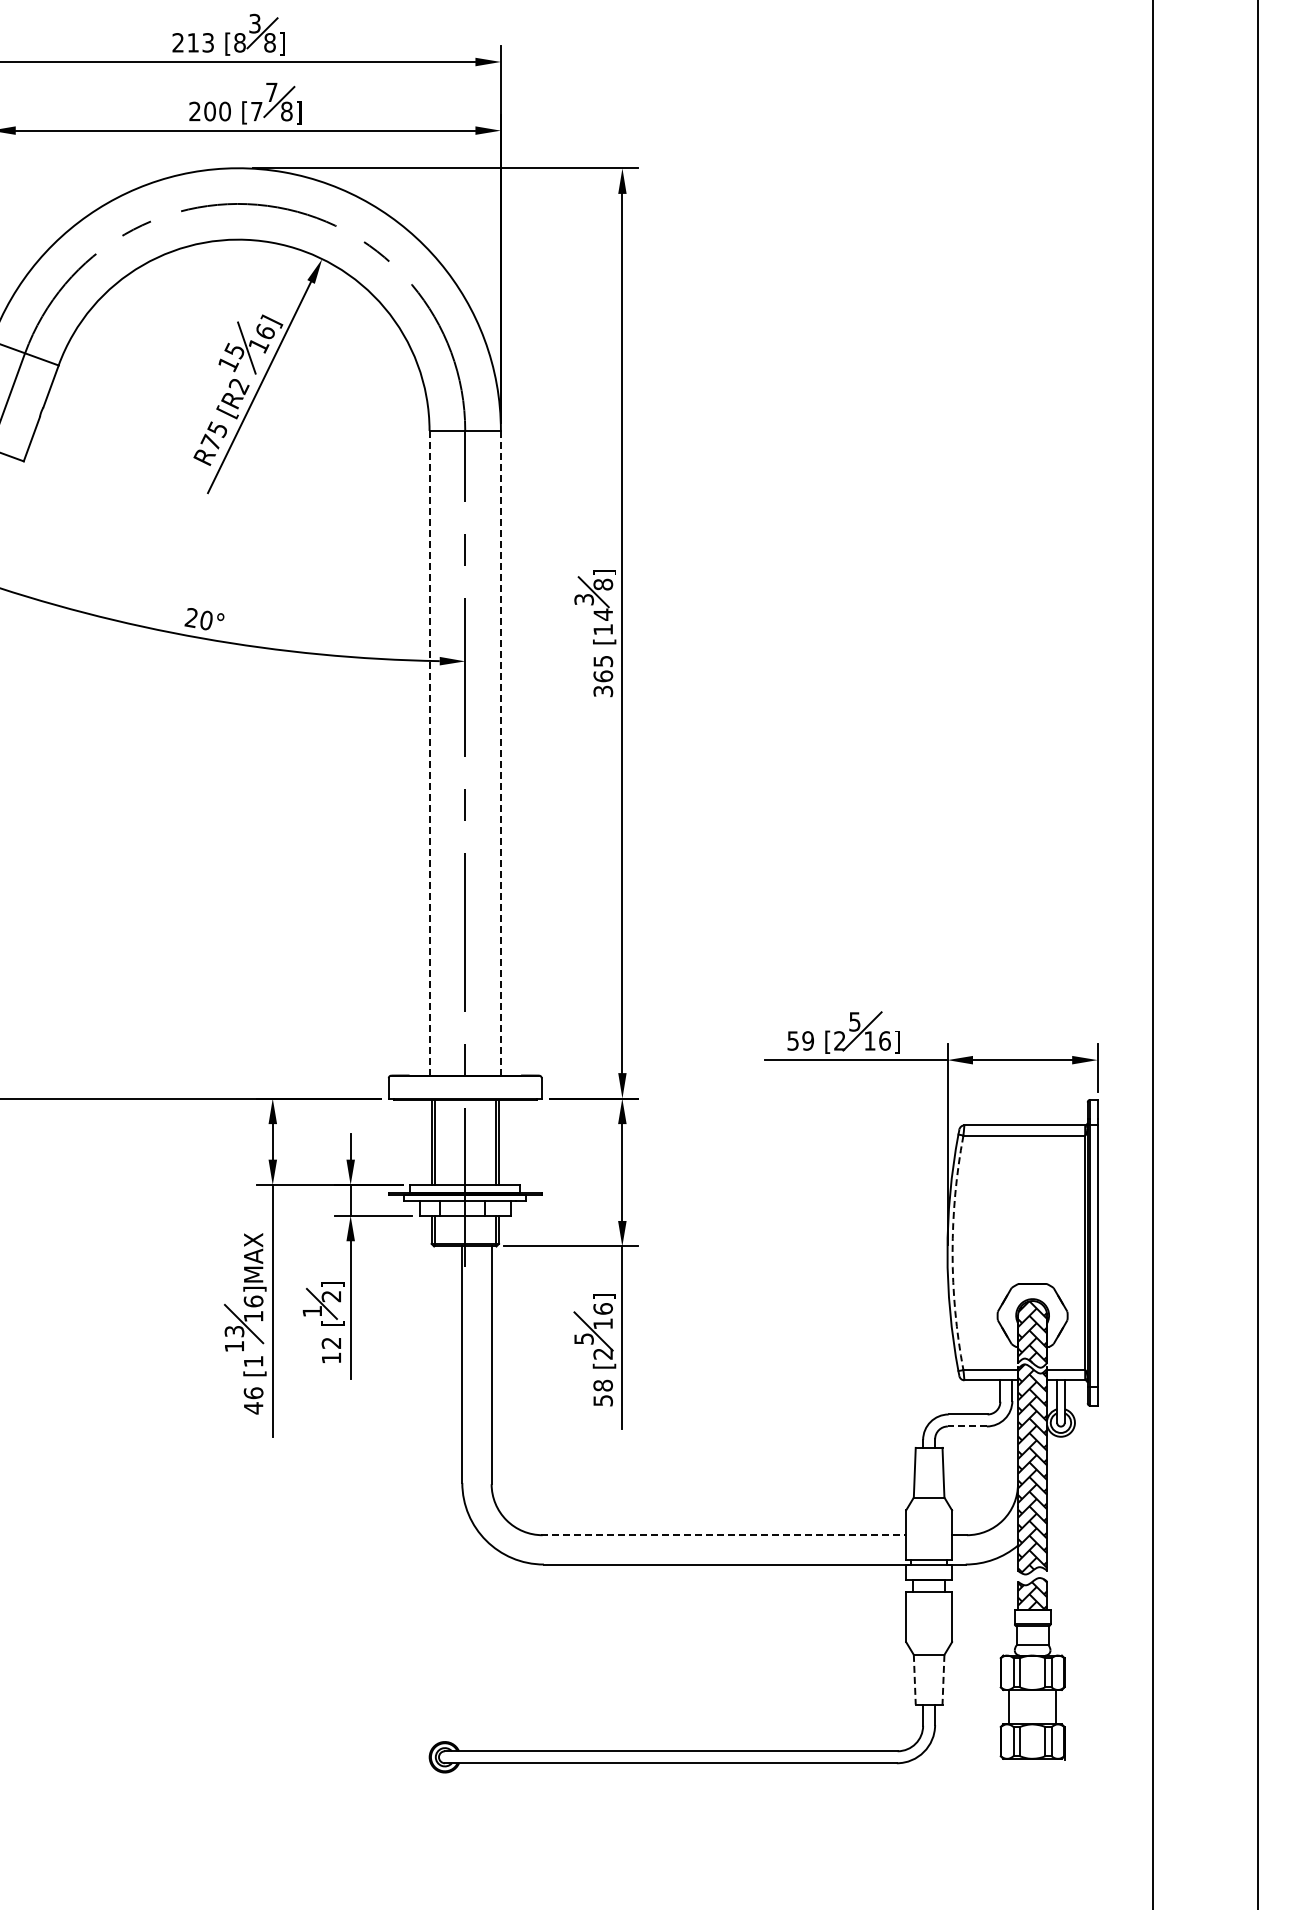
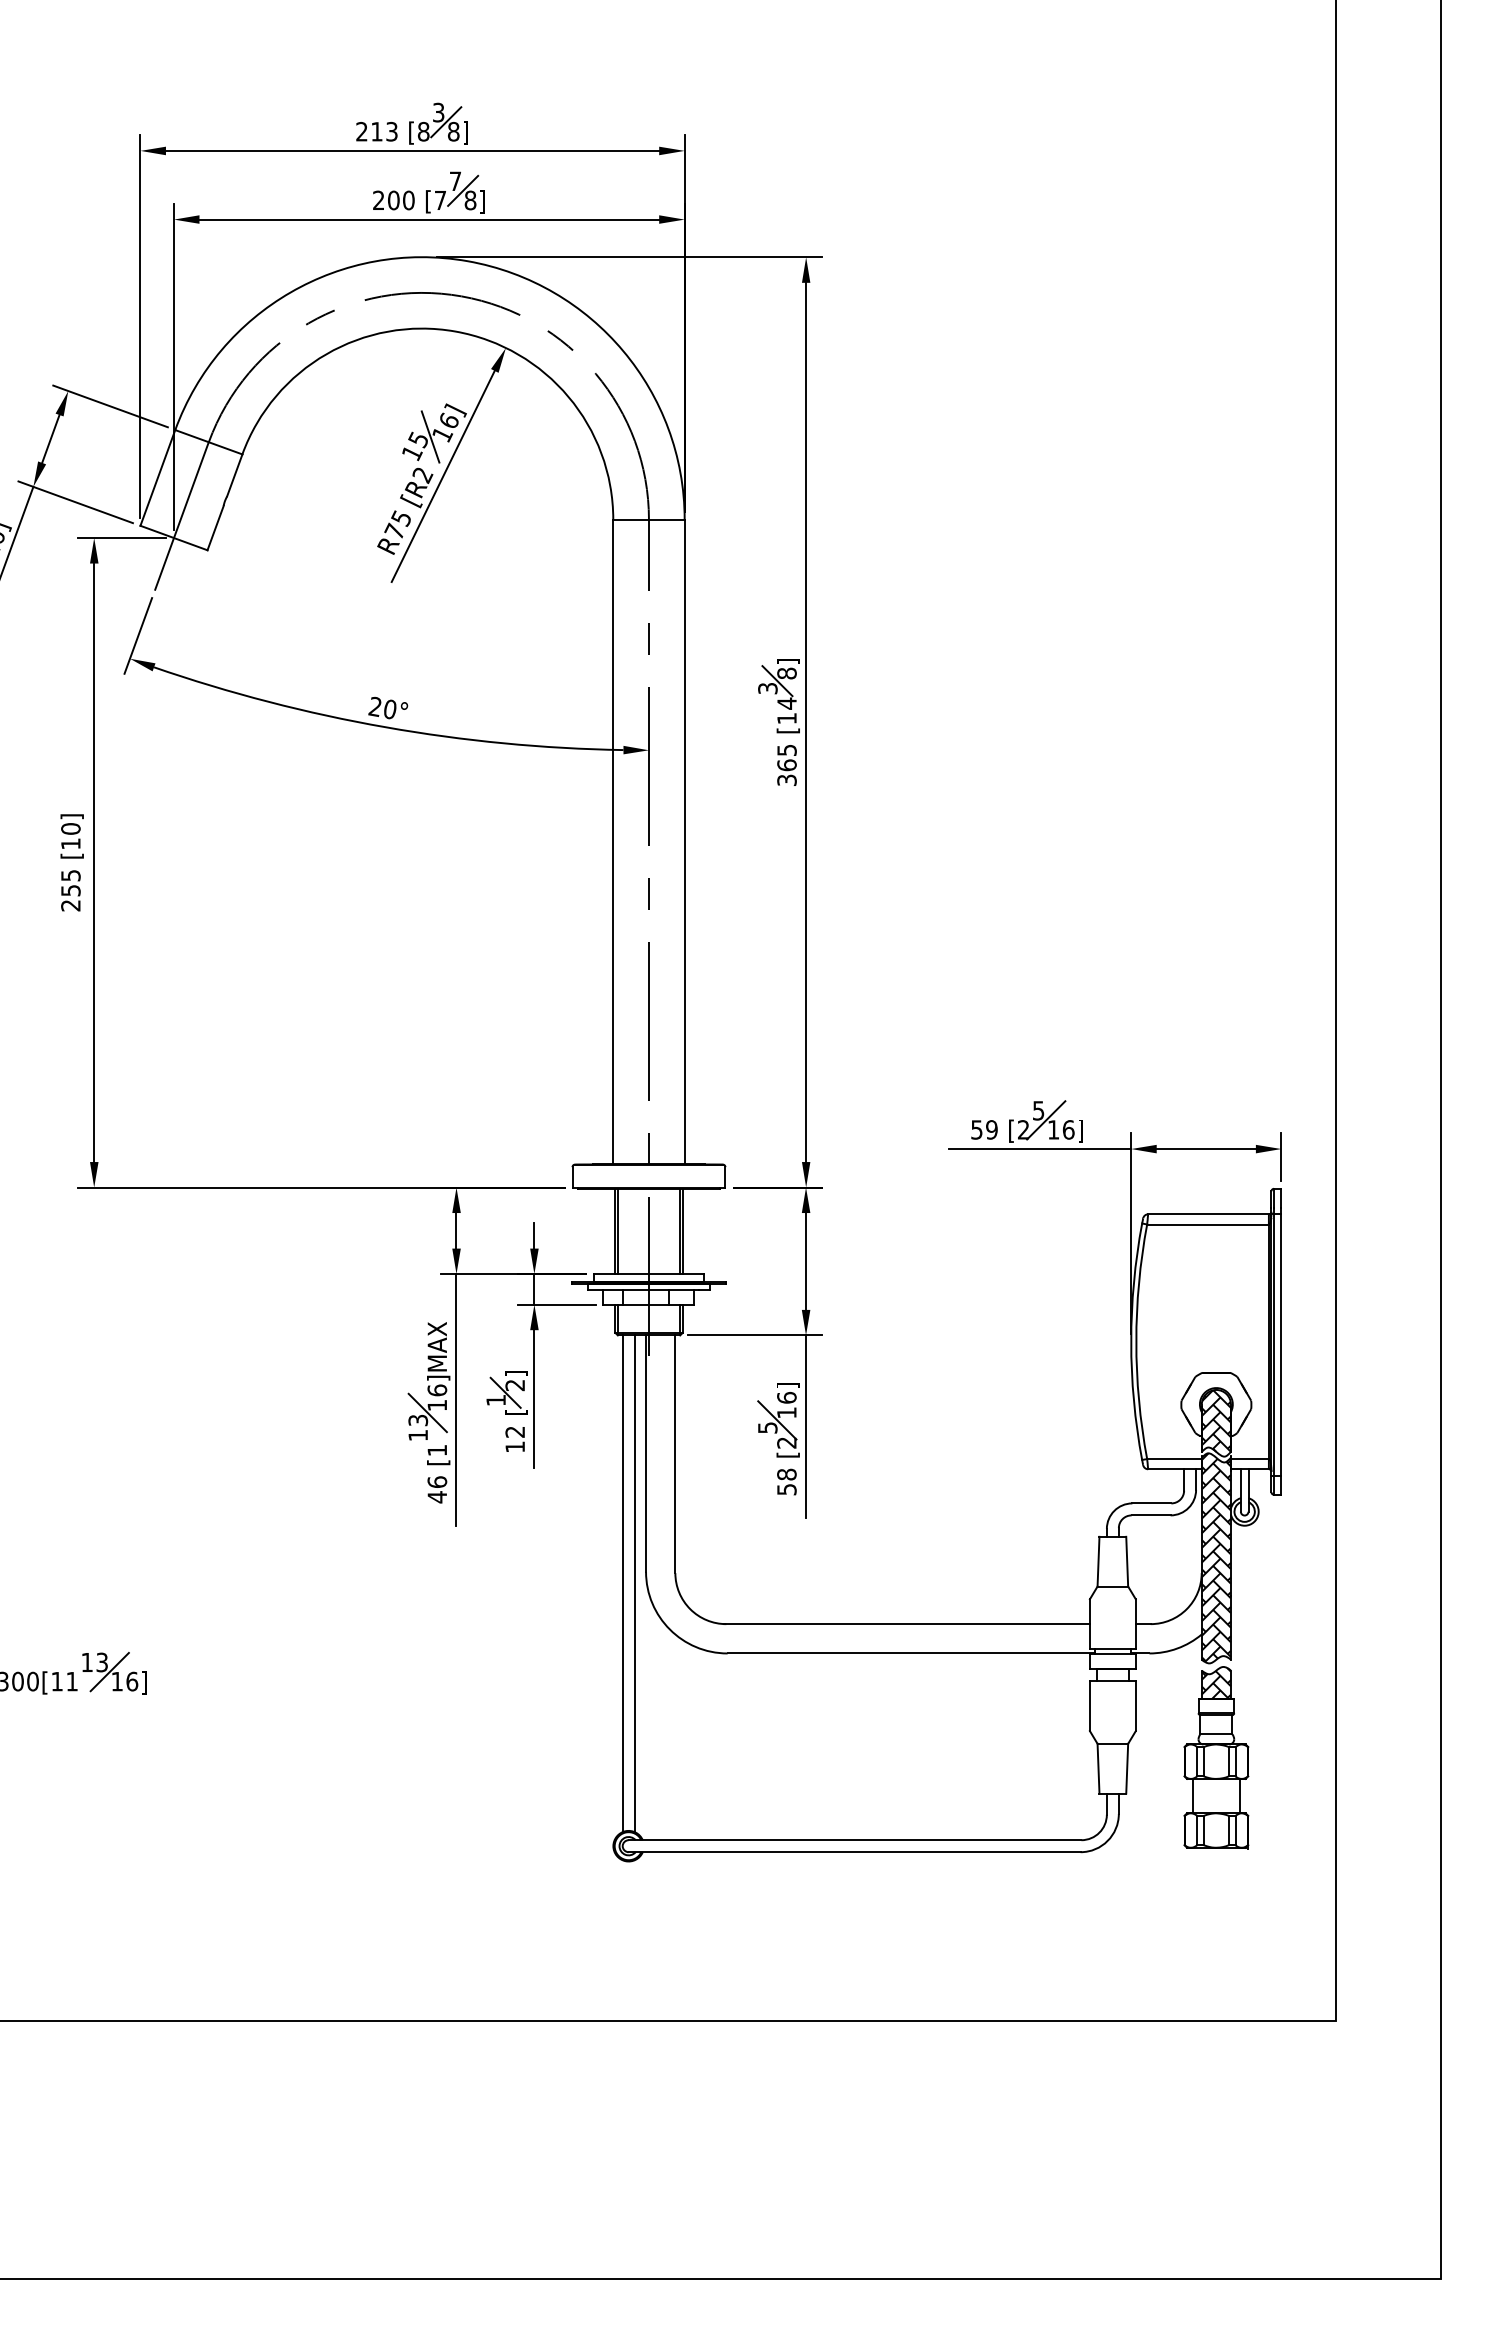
line: (500, 752) -> (684, 841), dashed -> solid
line: (429, 753) -> (613, 842), dashed -> solid
arc: (952, 1252) -> (1136, 1341), dashed -> solid
line: (967, 1426) -> (1151, 1515), dashed -> solid
line: (438, 1494) -> (622, 1583), added
line: (450, 1494) -> (634, 1583), added
line: (723, 1535) -> (907, 1624), dashed -> solid
line: (914, 1679) -> (1098, 1768), dashed -> solid
line: (943, 1679) -> (1127, 1768), dashed -> solid

